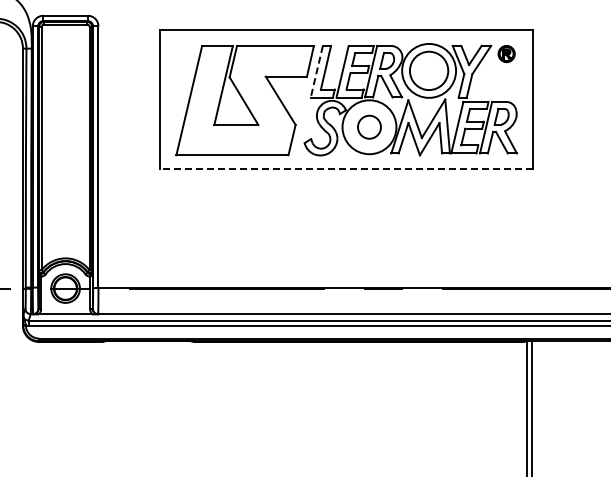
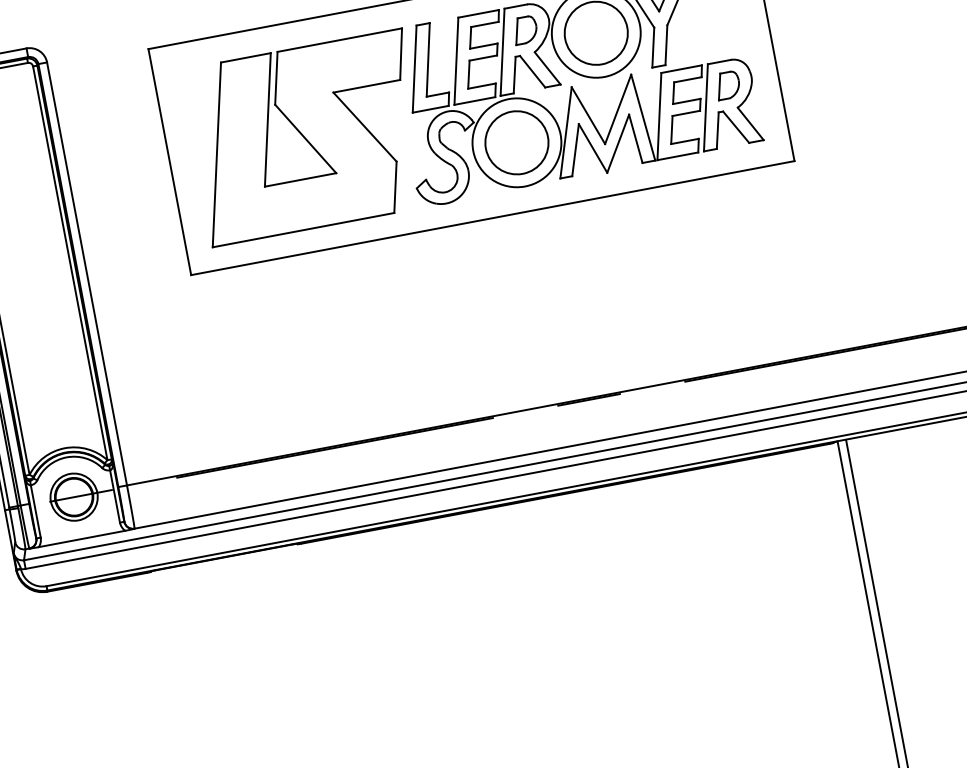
line: (316, 72) -> (414, 70), dashed -> solid
circle: (369, 127) -> (517, 143), size x1.67
line: (346, 169) -> (492, 218), dashed -> solid

